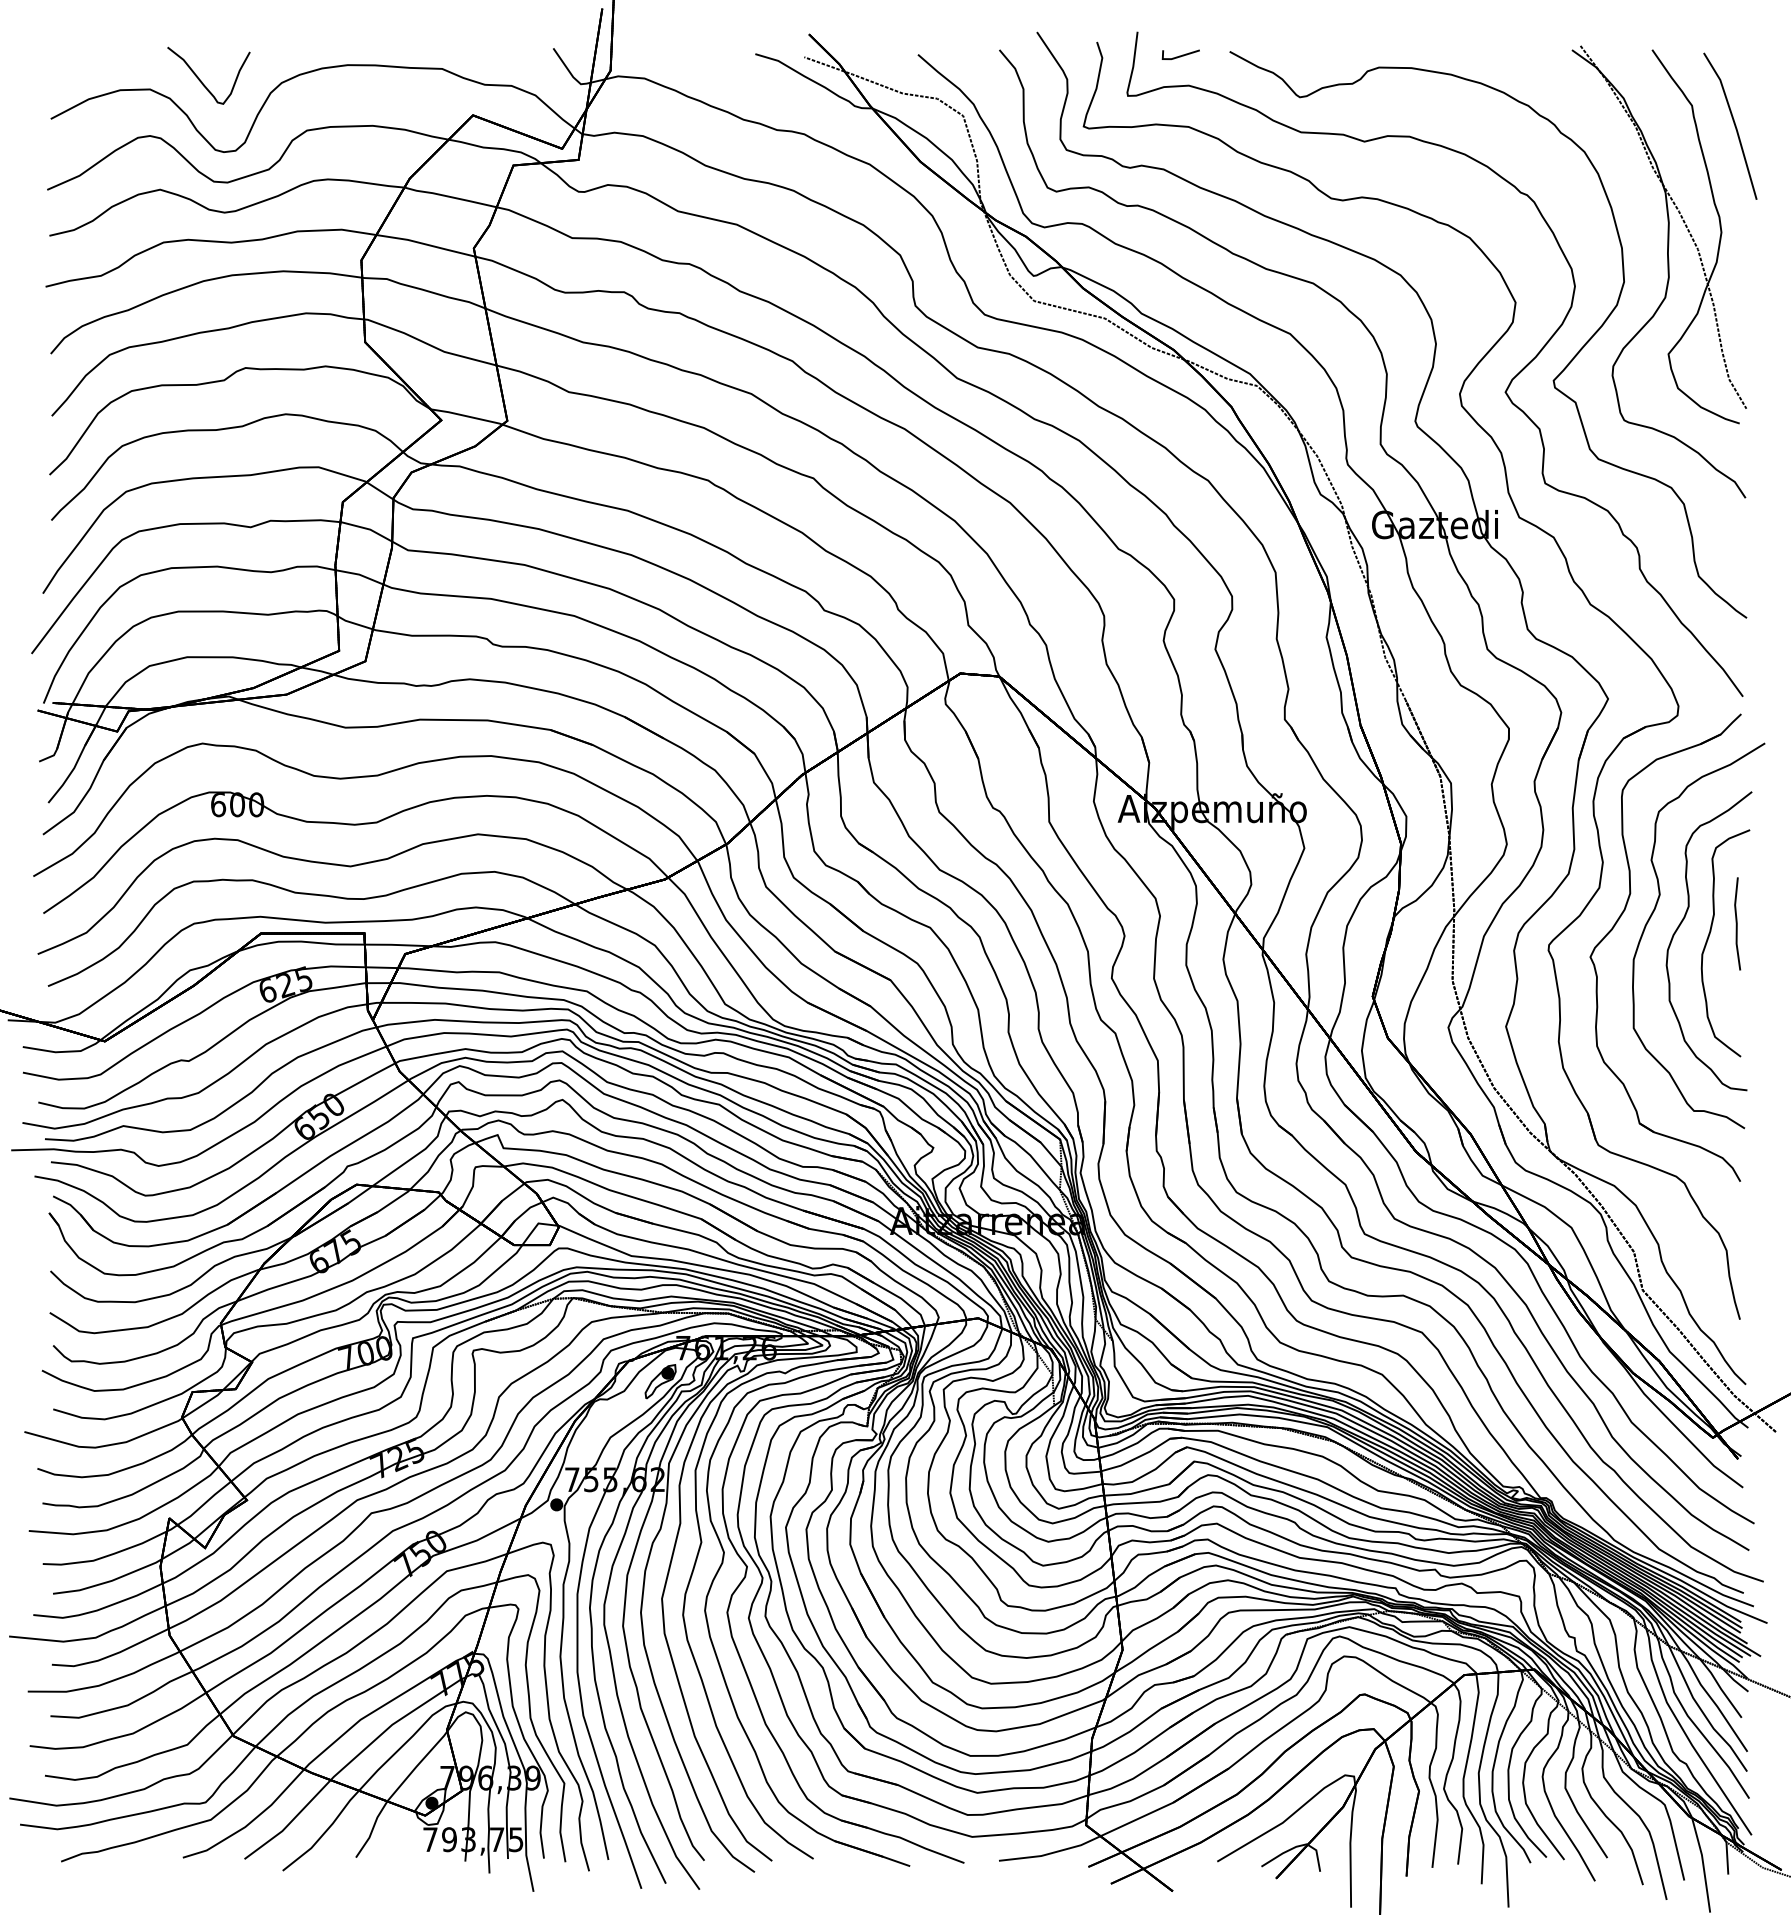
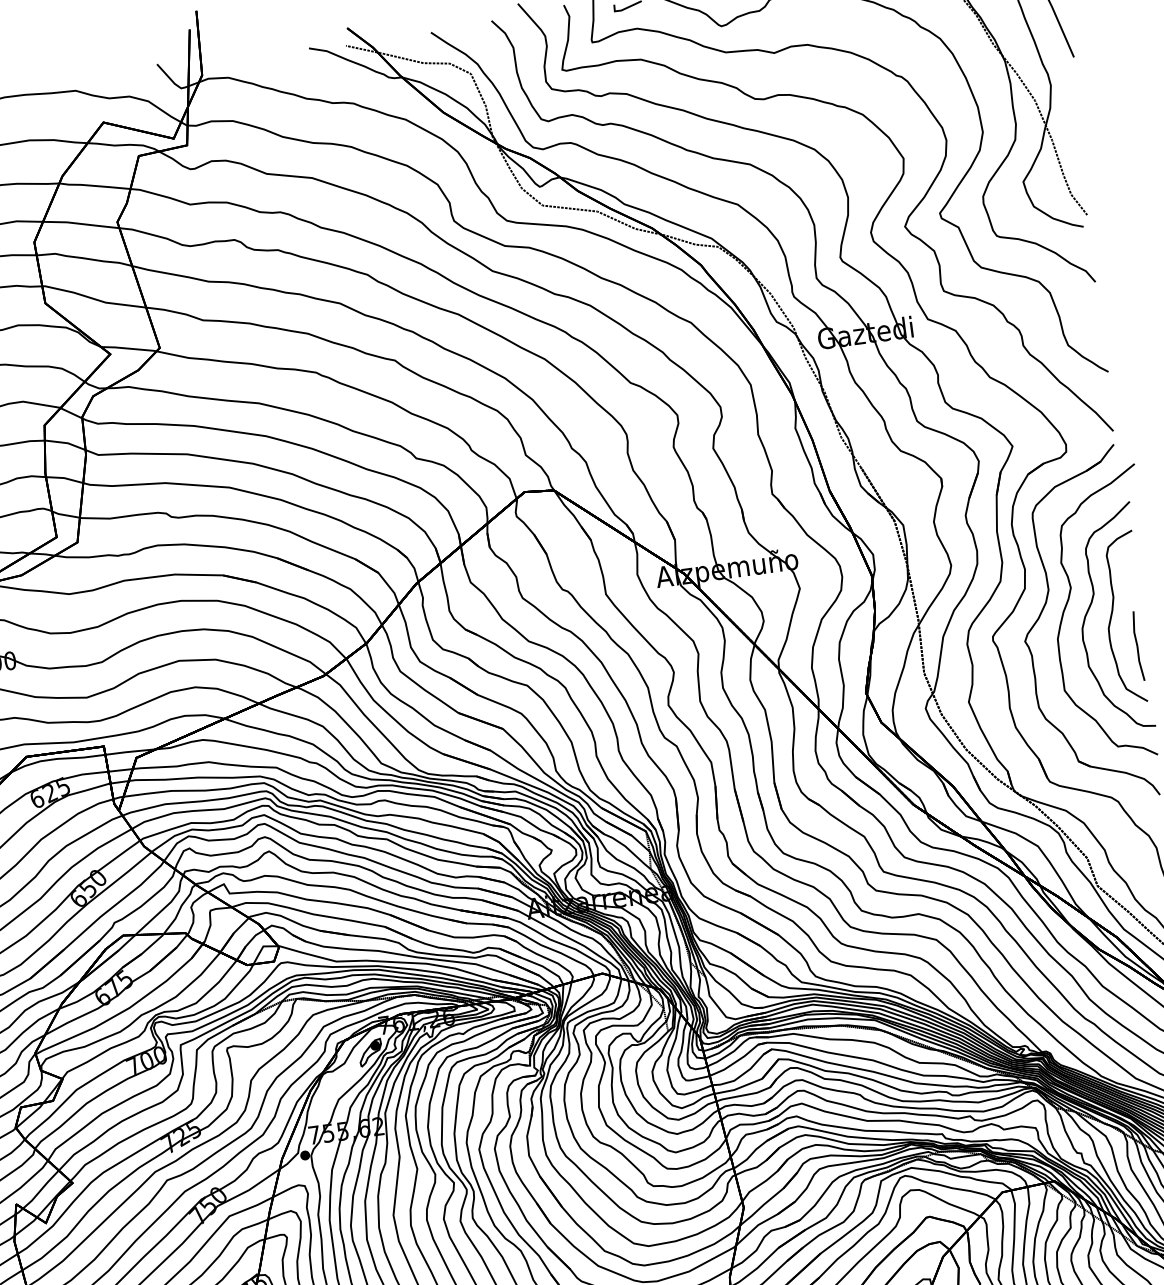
line: (1737, 923) -> (1137, 645), moved

